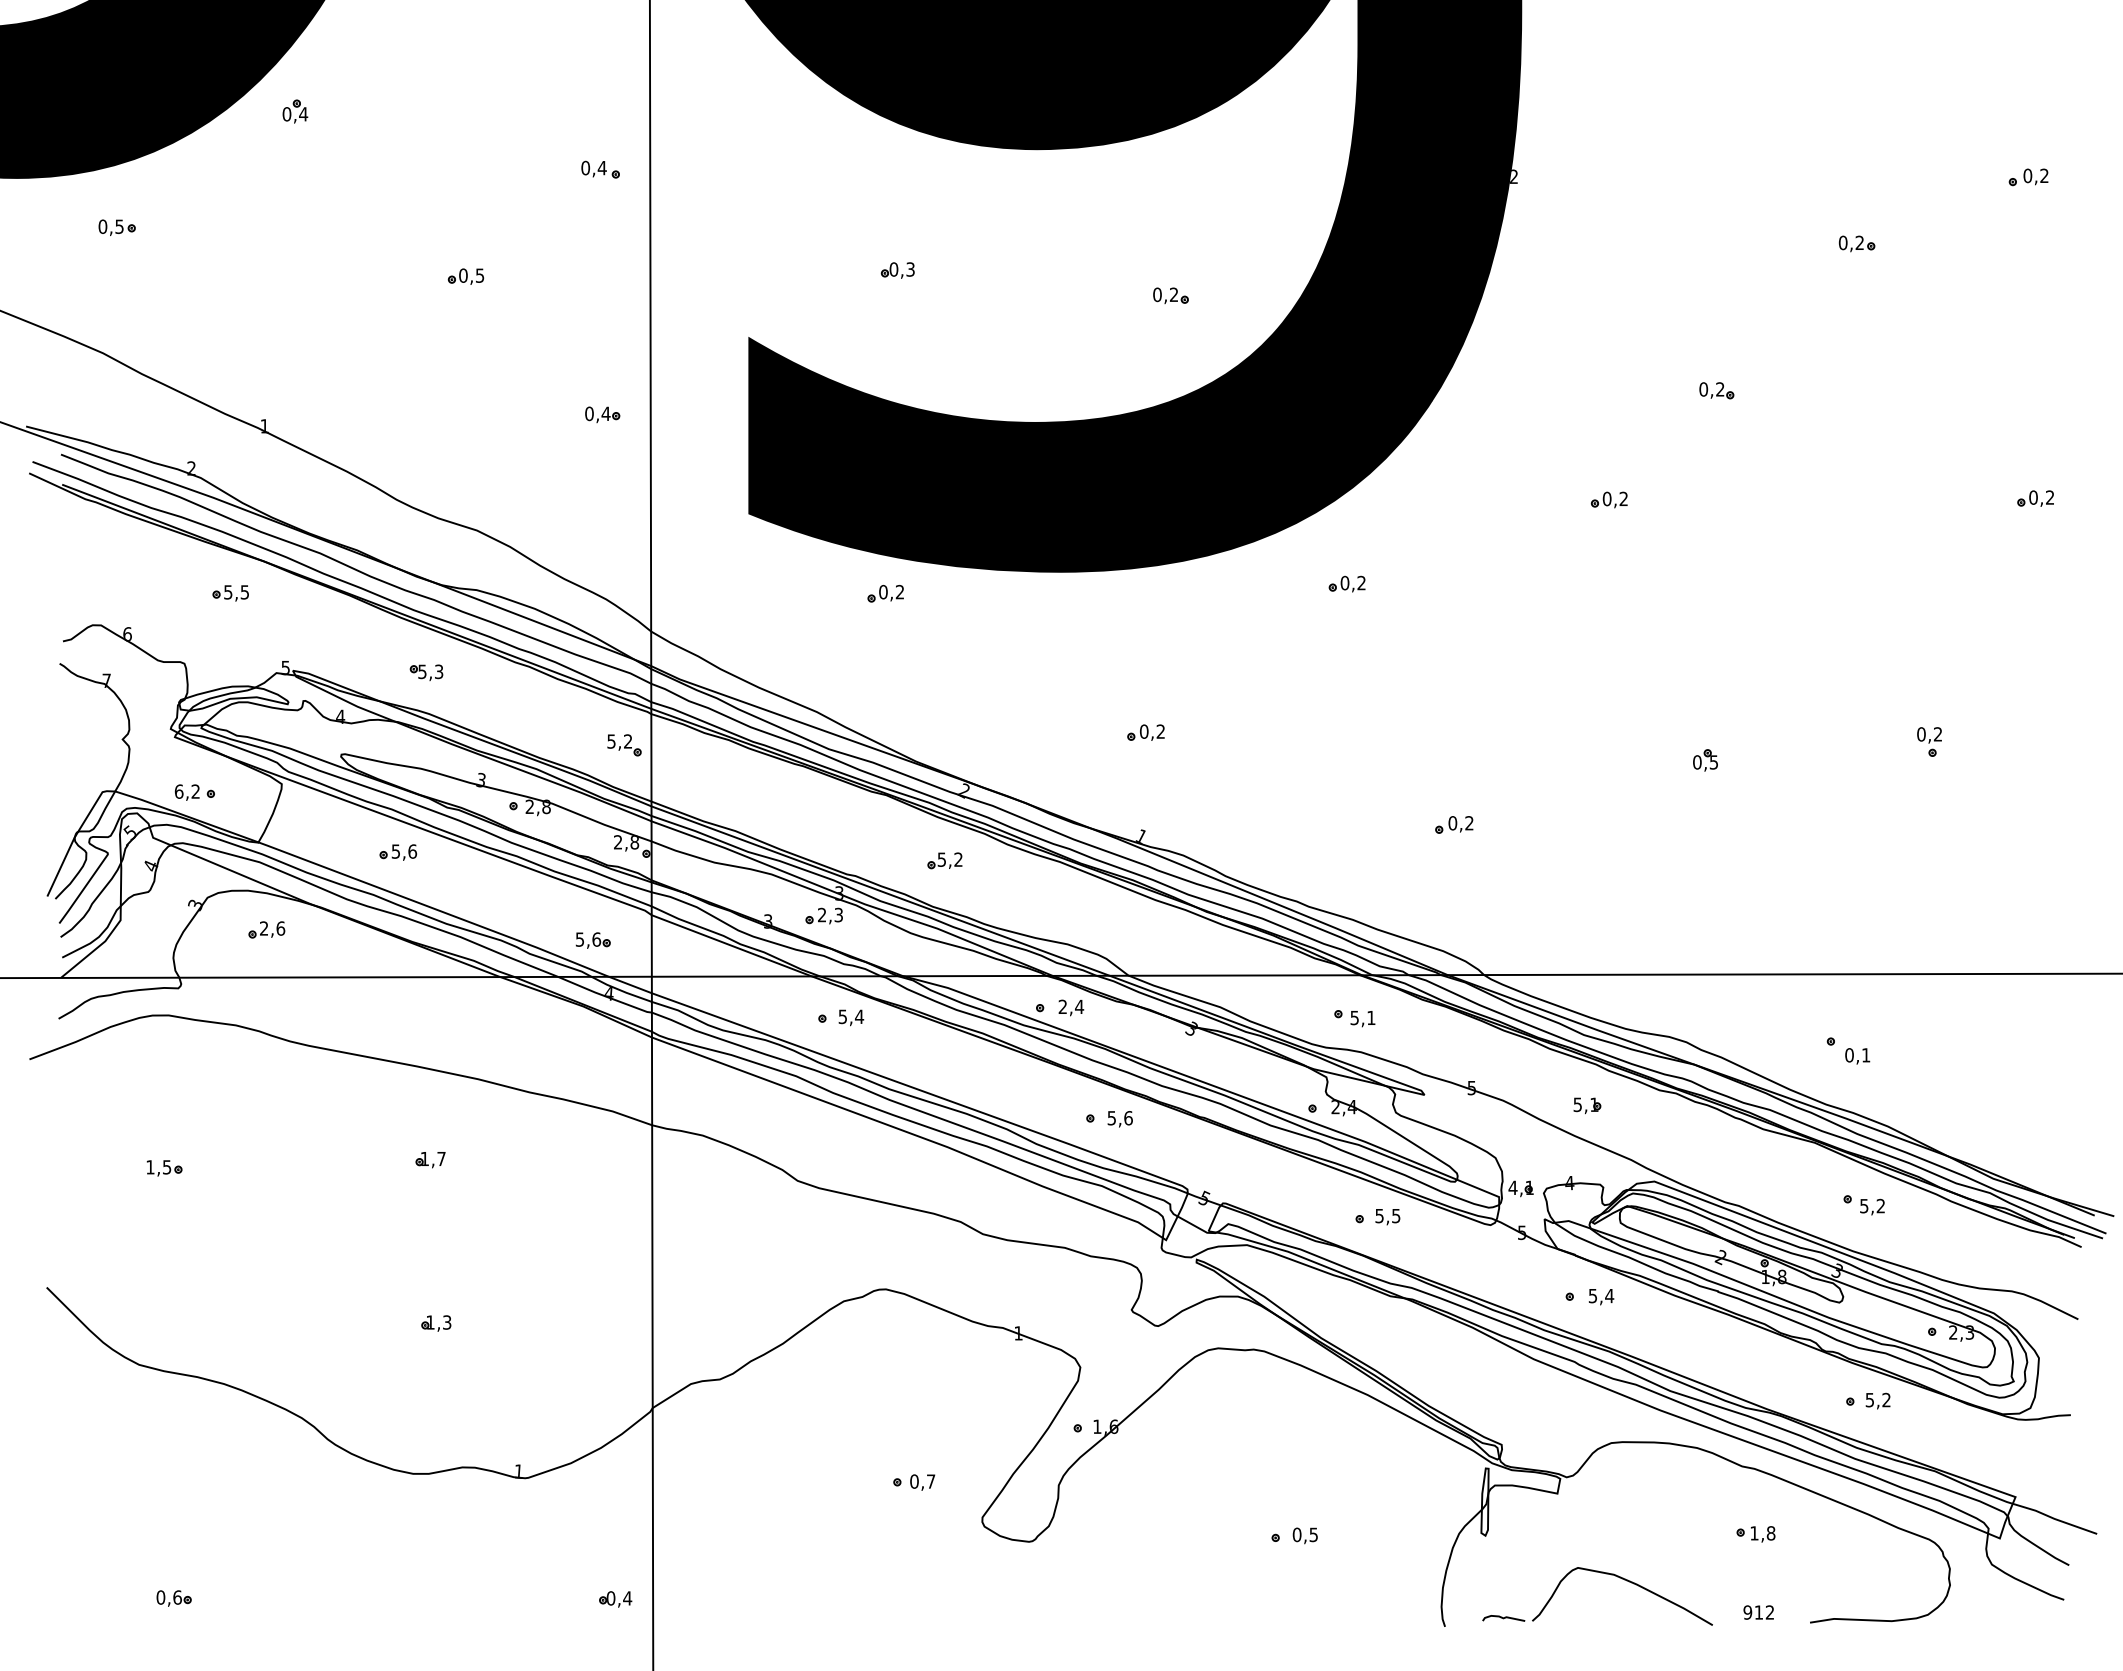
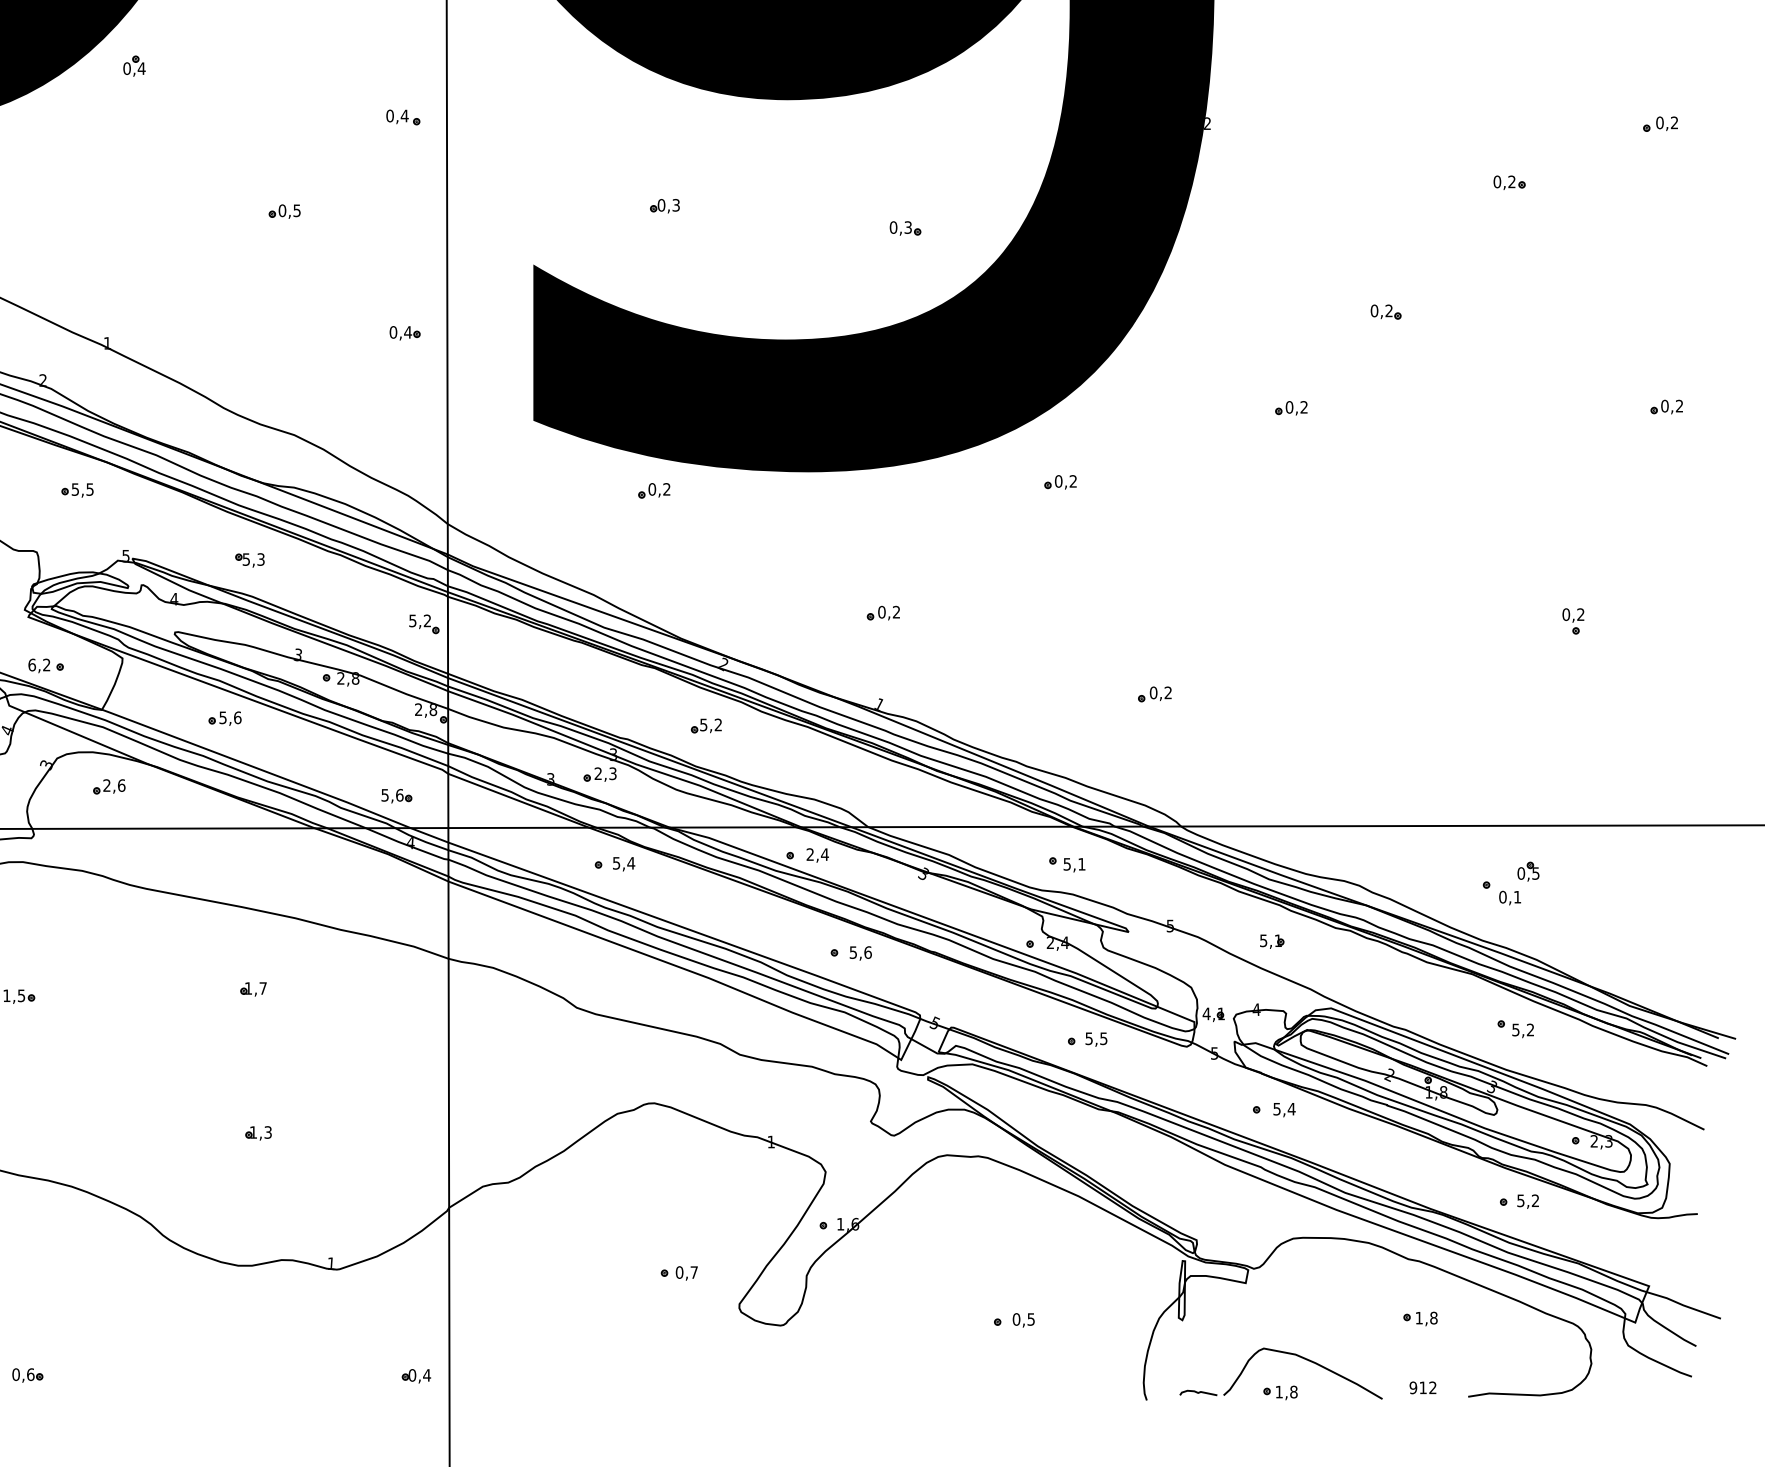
text: (1174, 295) -> (908, 228), 0,2 -> 0,3
part: (1705, 760) -> (1528, 871), moved
part: (1596, 1618) -> (1280, 1393), added

